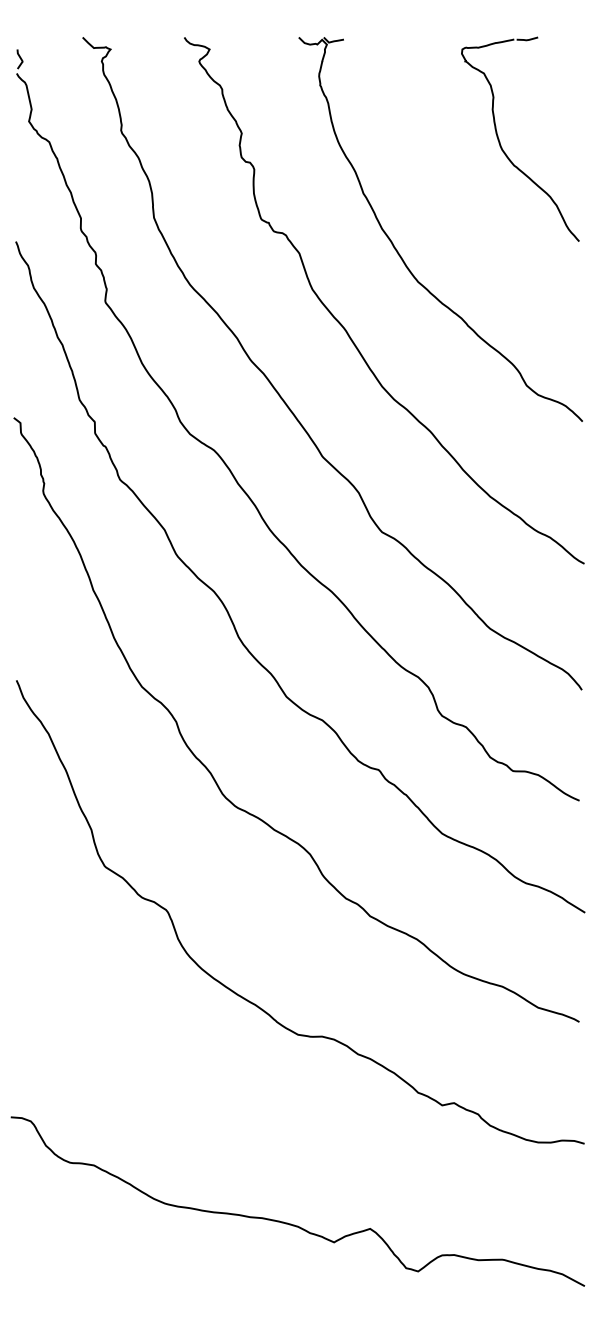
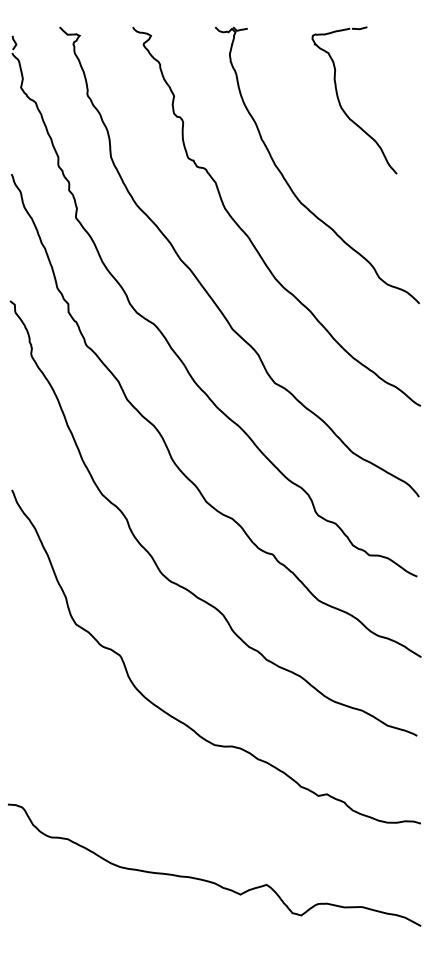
part: (502, 147) -> (341, 106), moved

